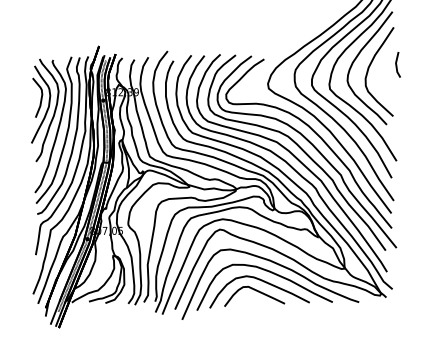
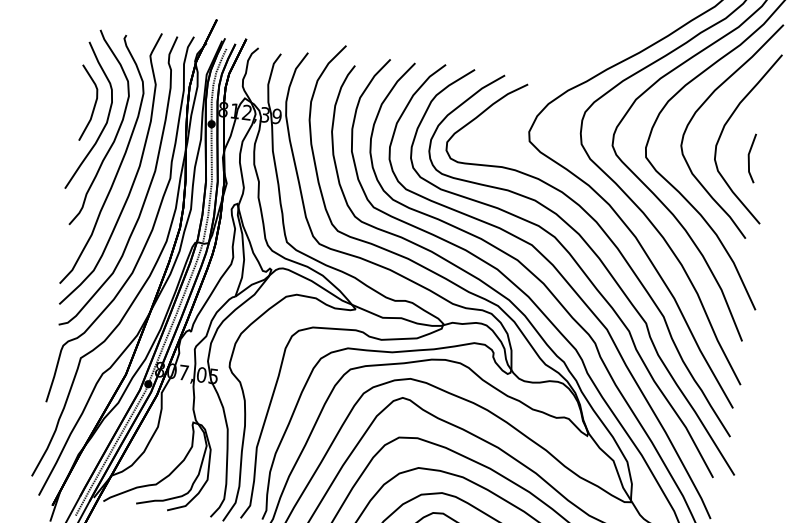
part: (397, 64) -> (751, 157), moved

